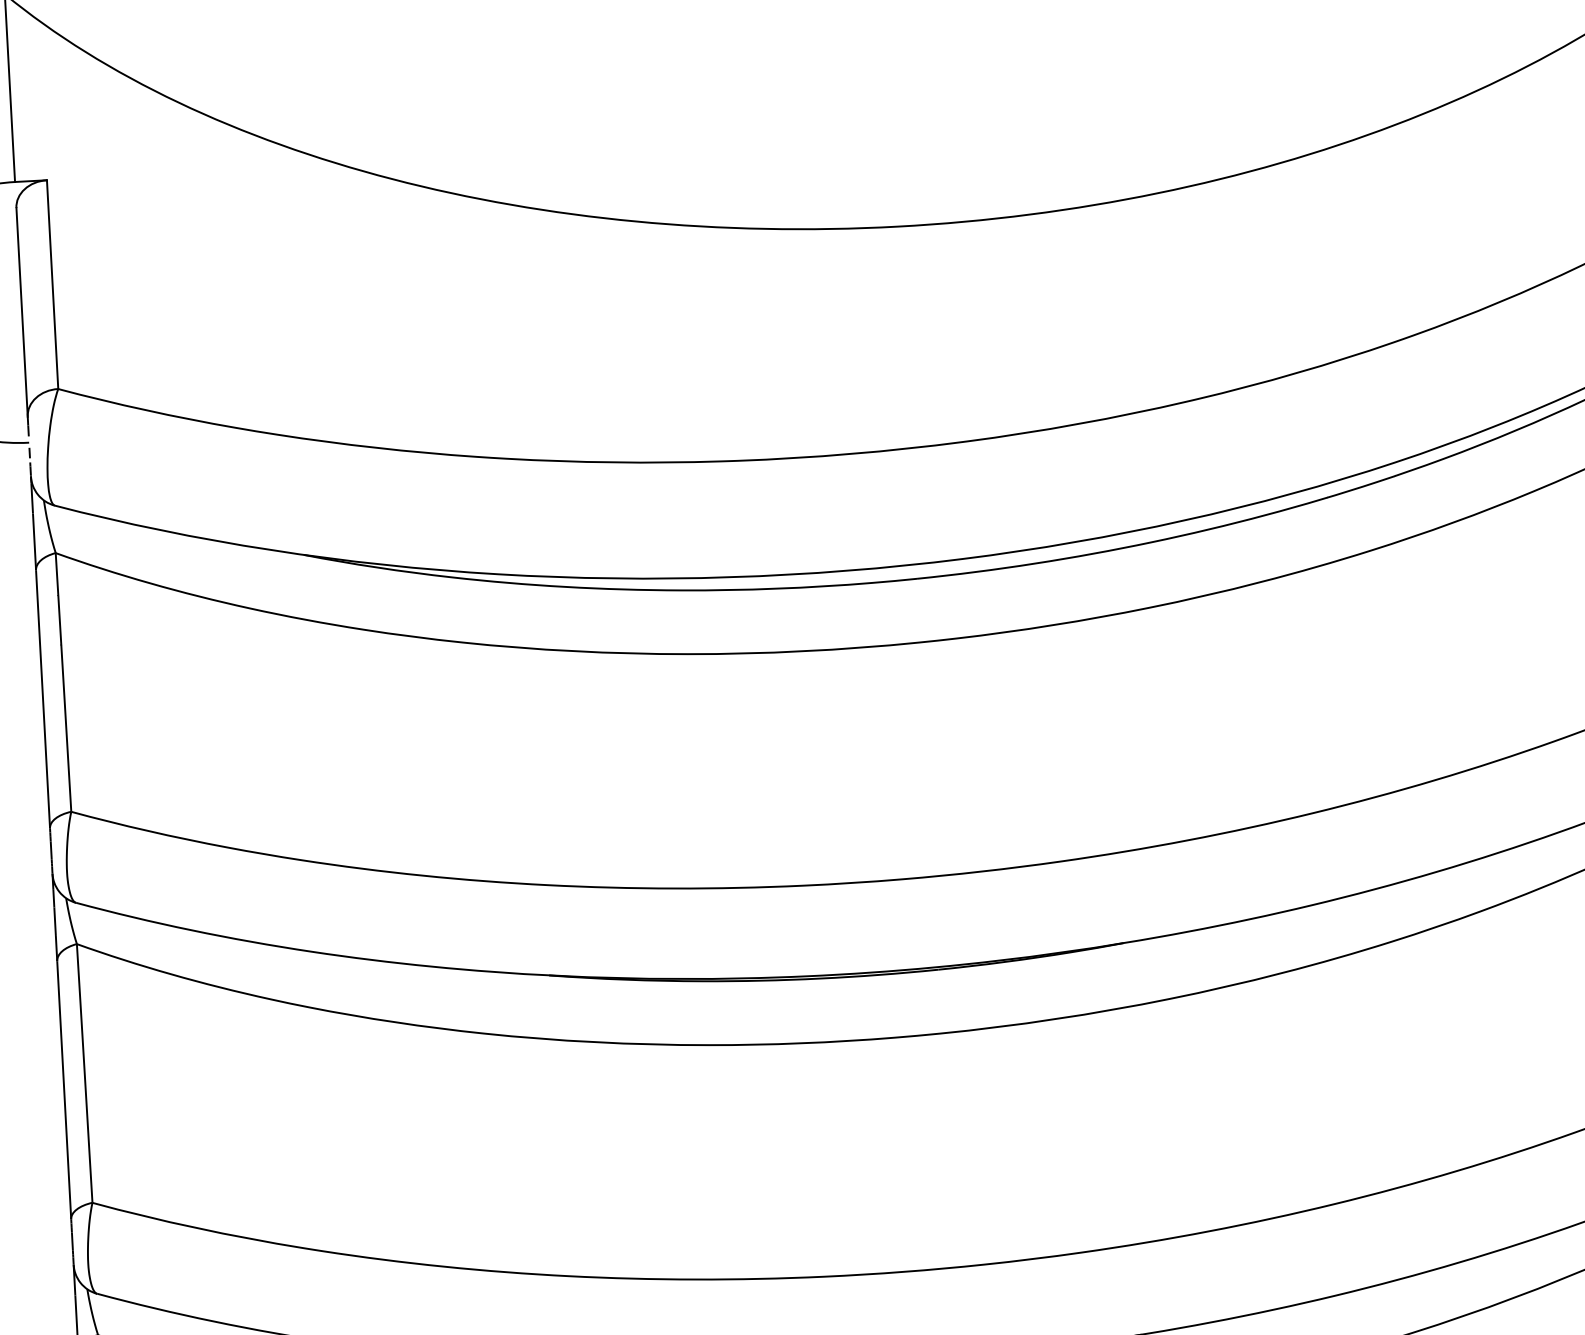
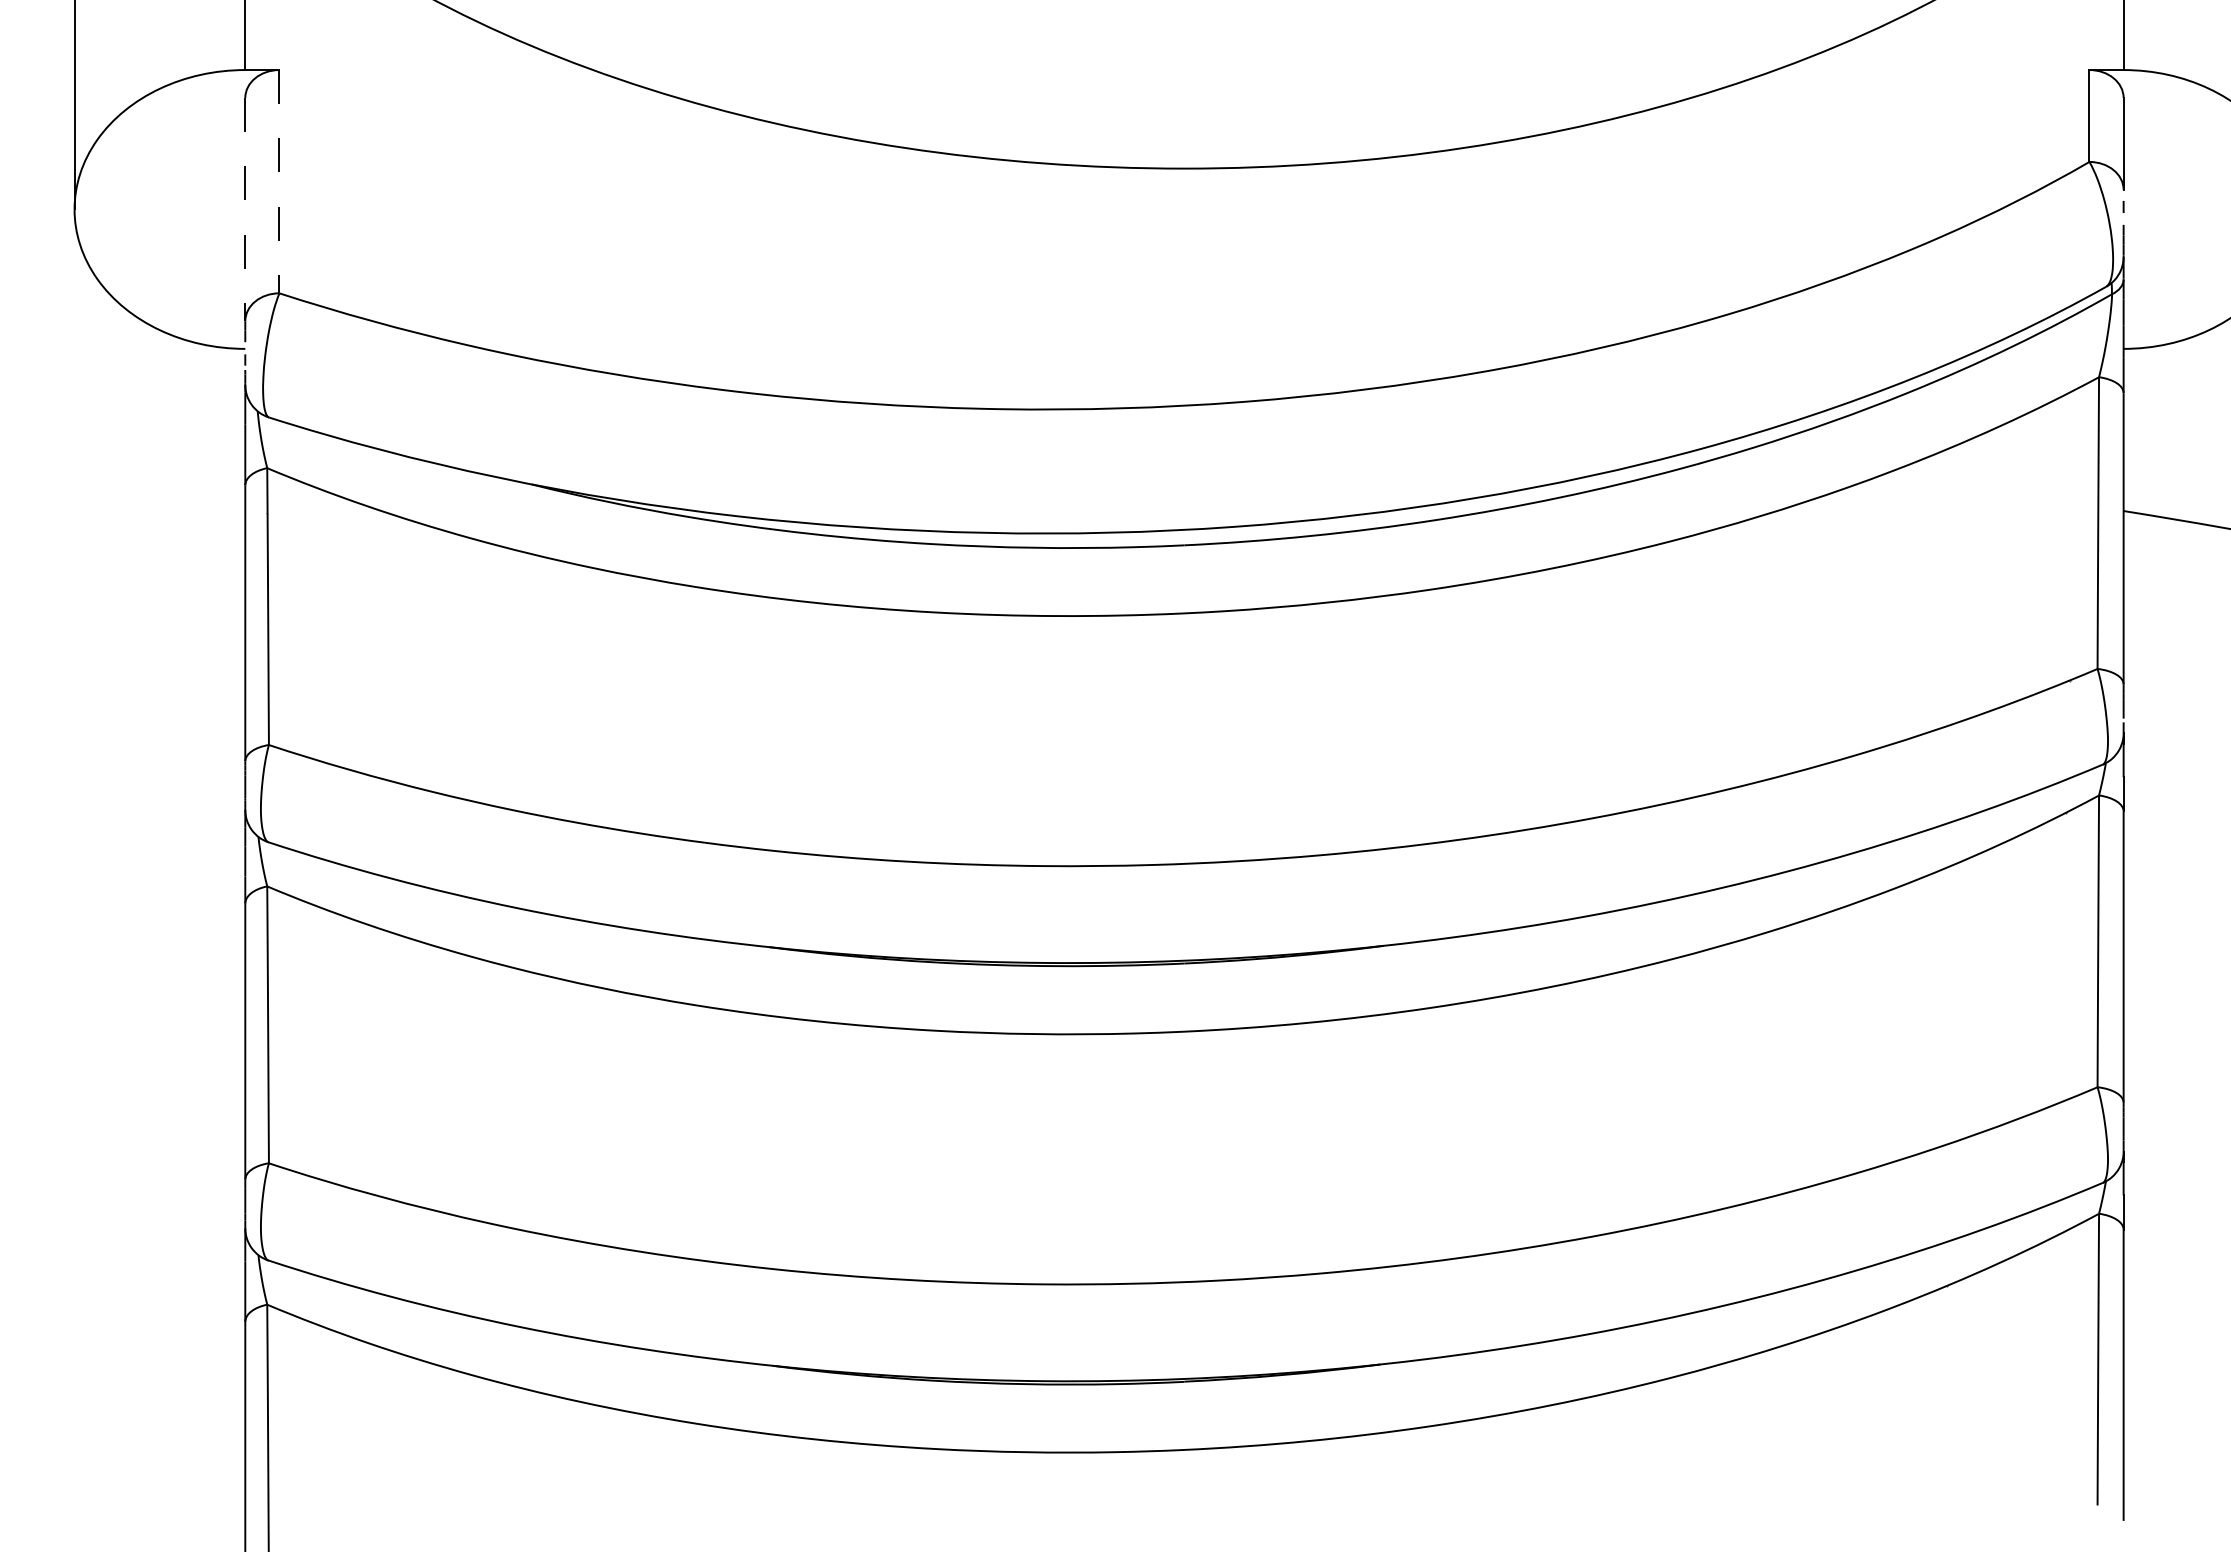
line: (52, 284) -> (279, 181), solid -> dashed
line: (22, 312) -> (245, 209), solid -> dashed

